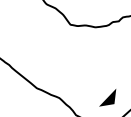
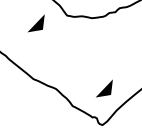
part: (38, 32) -> (35, 23), added

